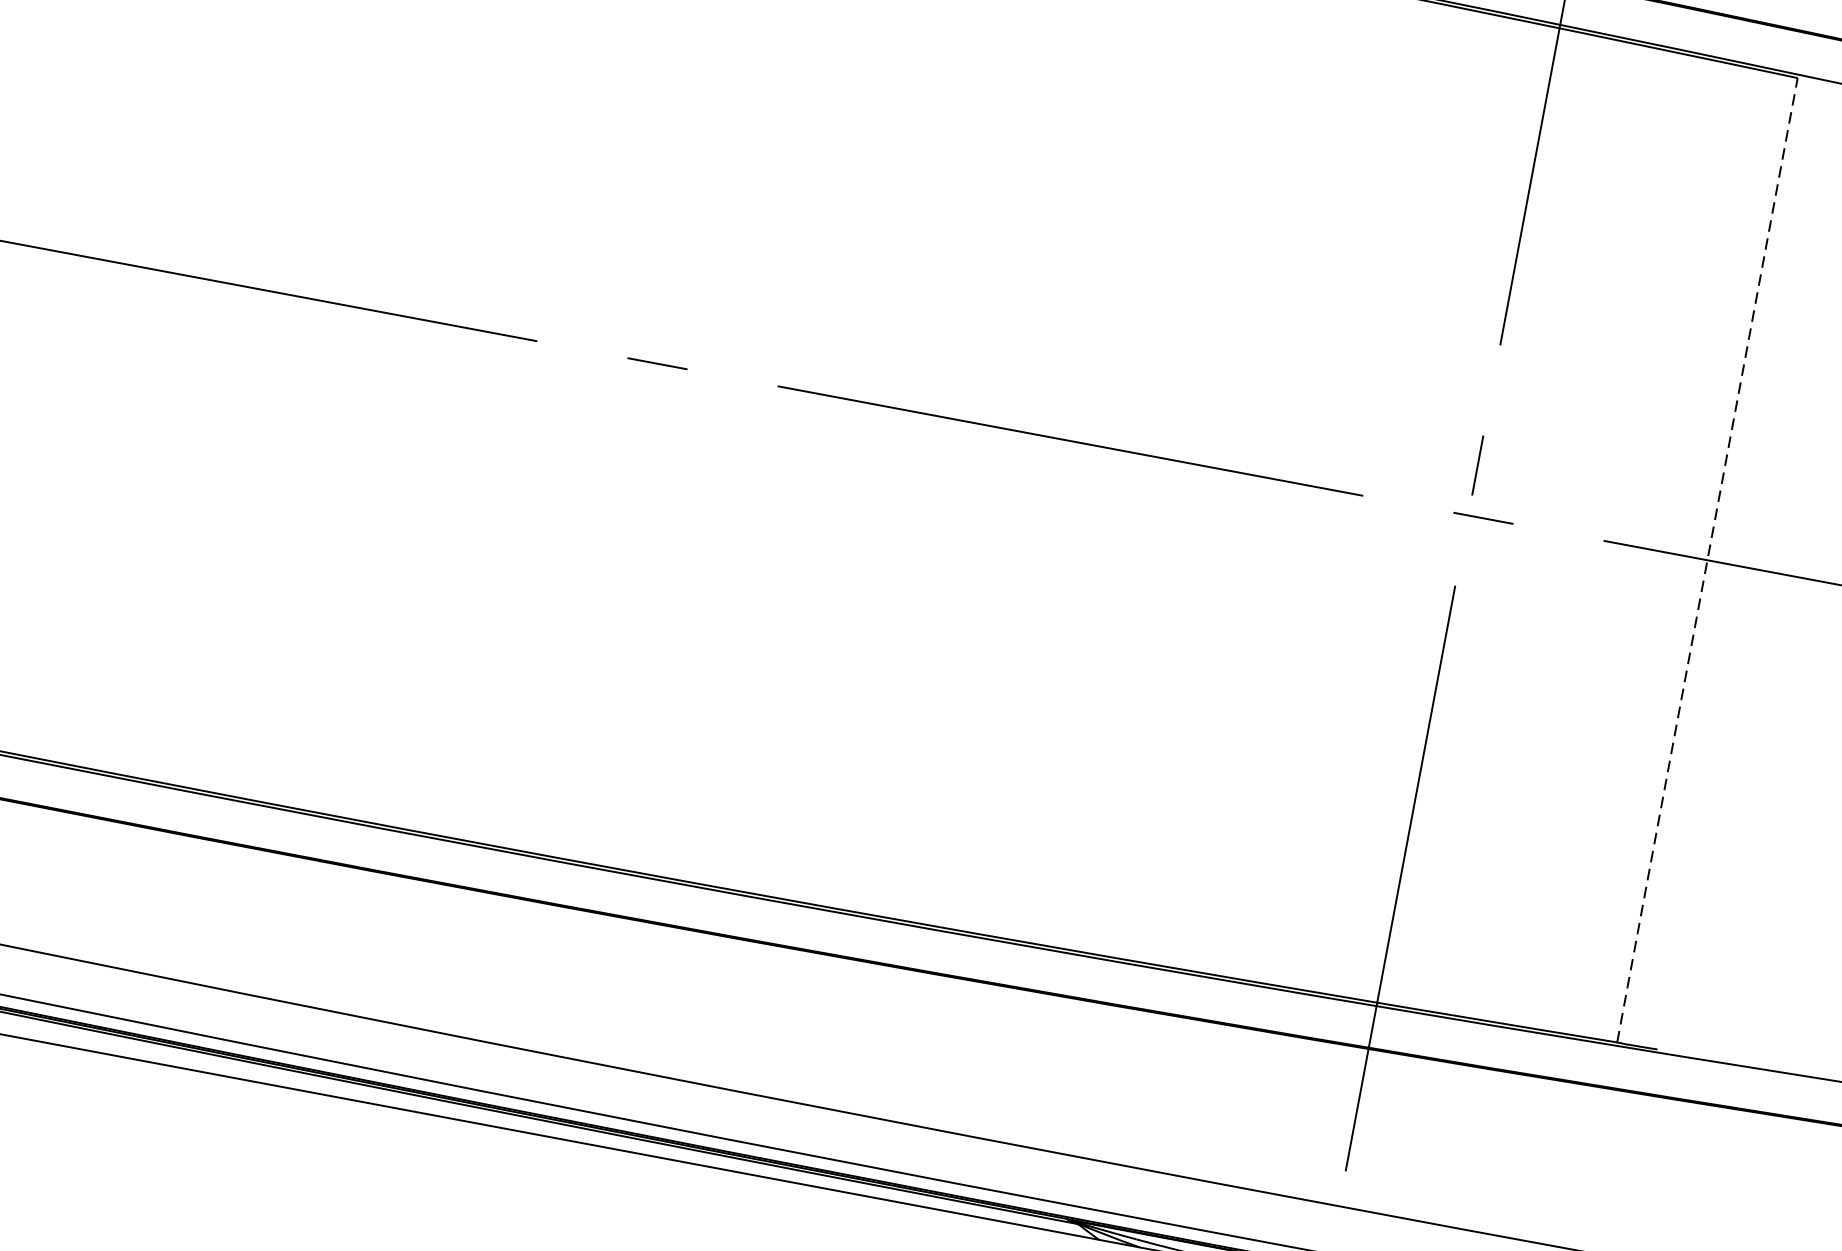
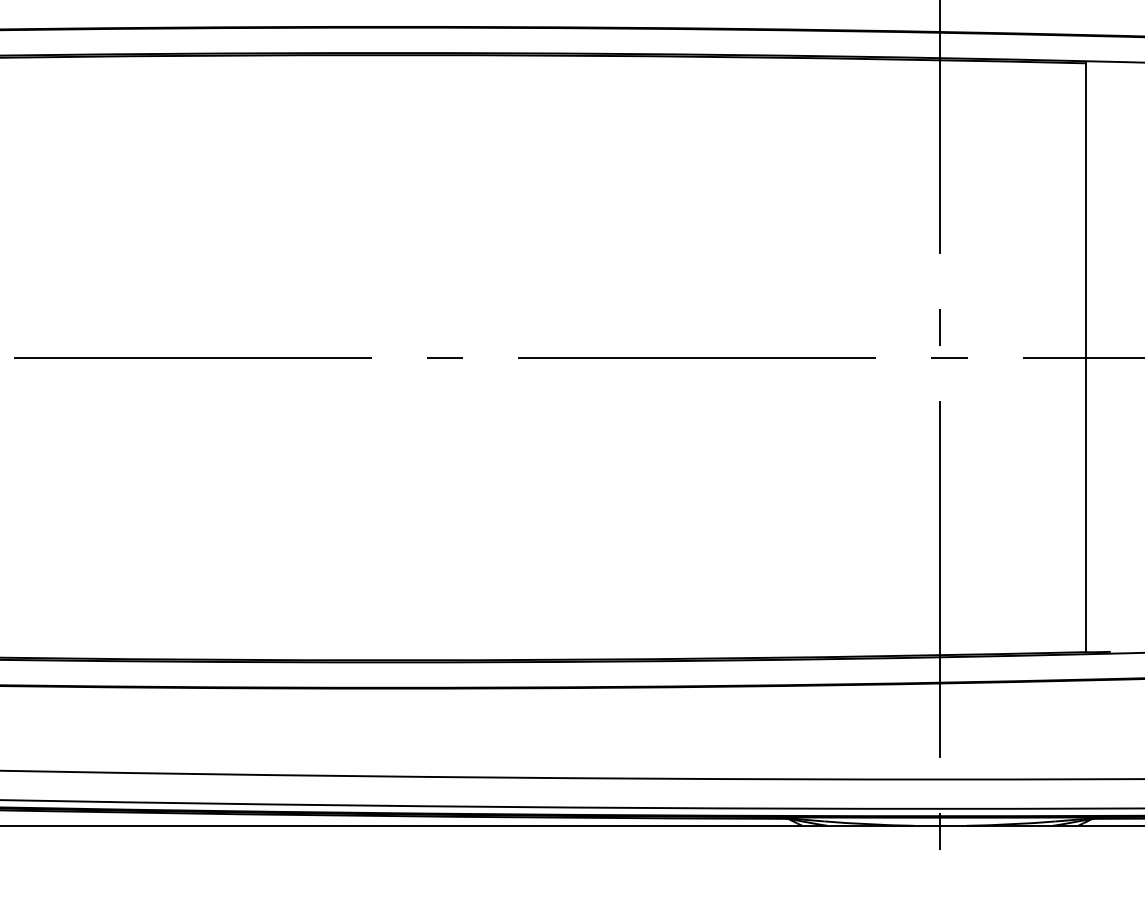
line: (1707, 559) -> (1086, 357), dashed -> solid

